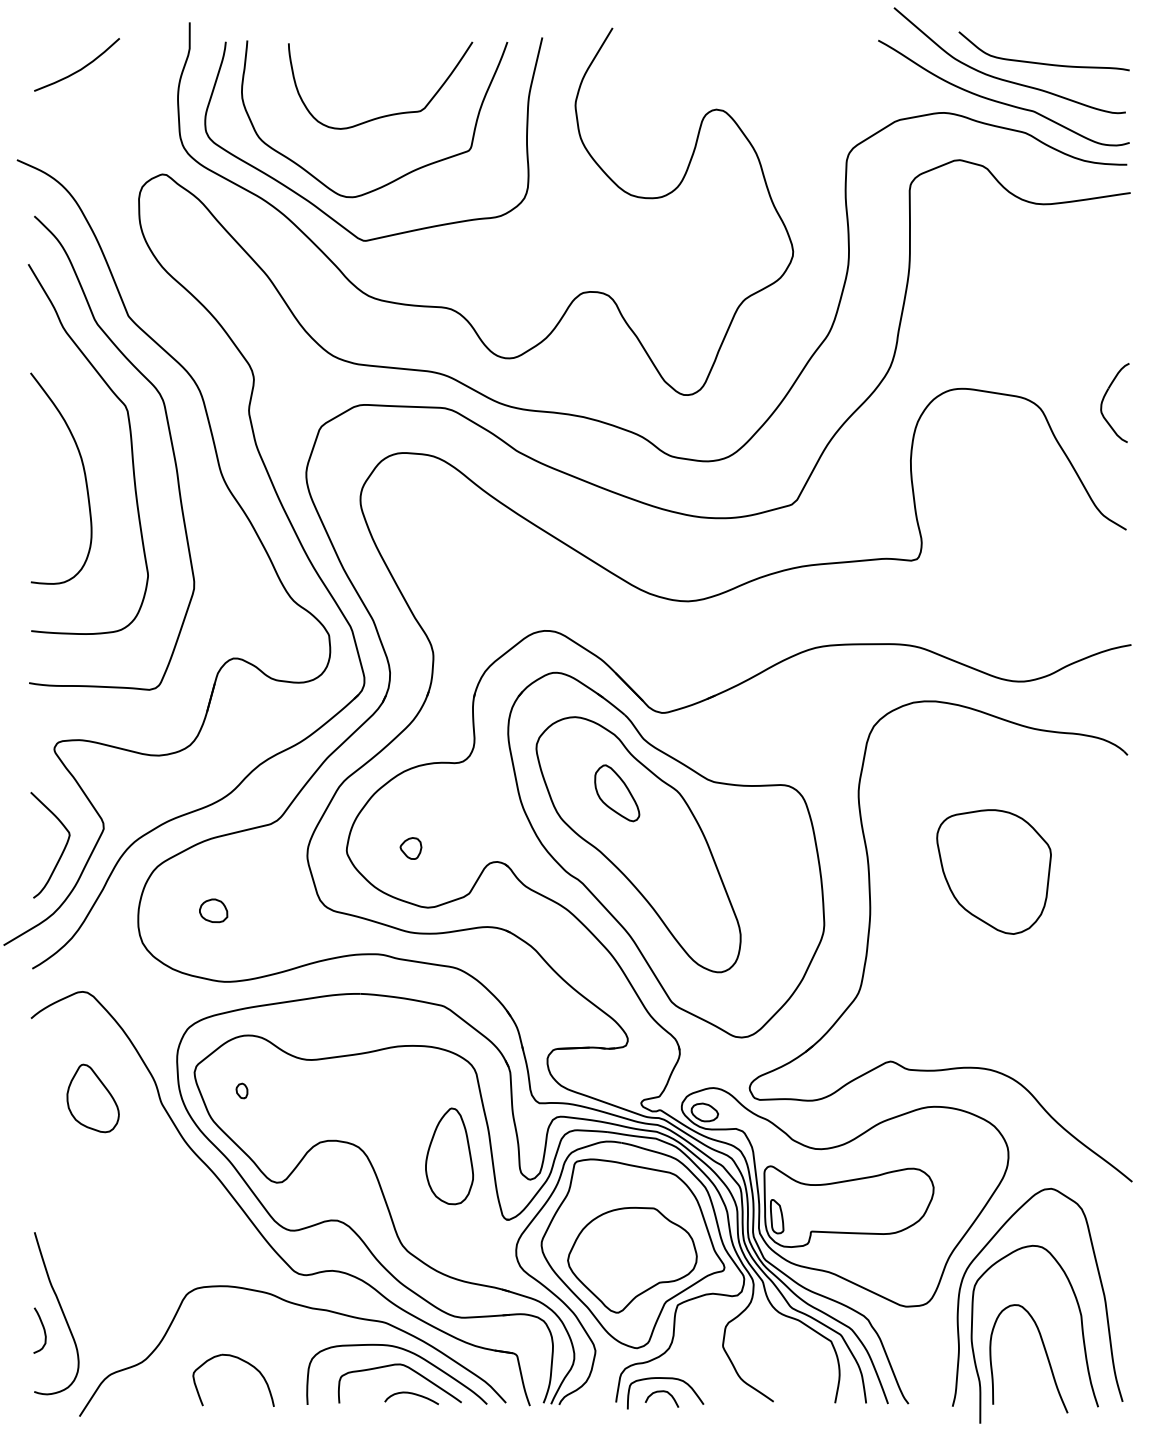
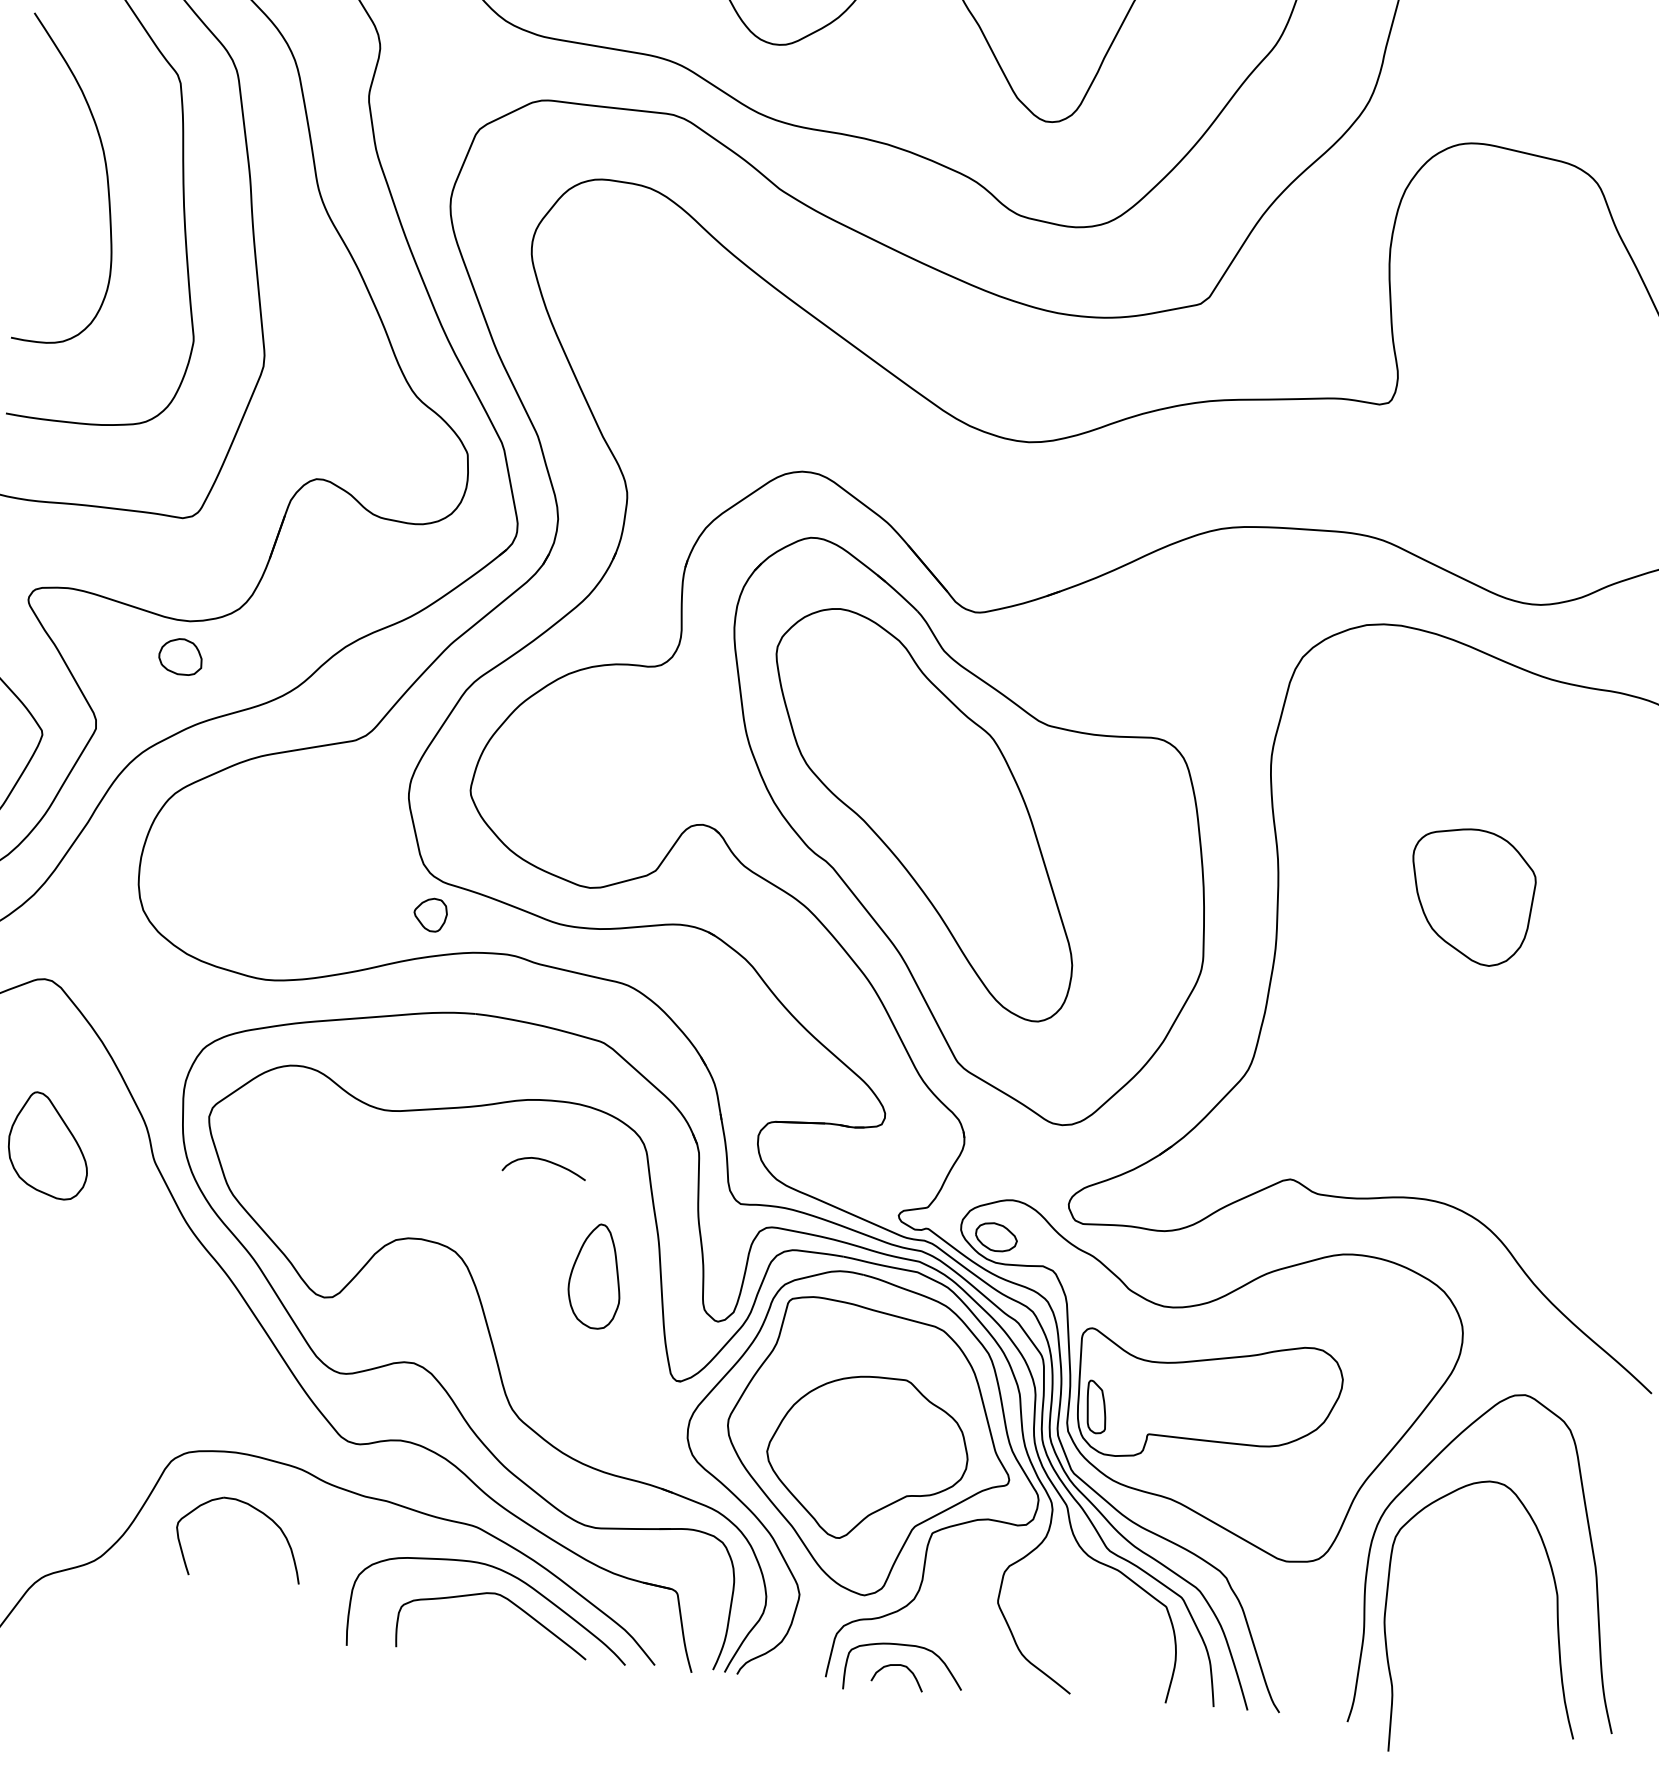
part: (617, 793) -> (897, 732), removed
part: (410, 848) -> (429, 914), moved
part: (993, 871) -> (1471, 896), size x0.7
part: (213, 910) -> (180, 656), moved
part: (241, 1090) -> (279, 1150), removed
part: (449, 1156) -> (595, 1276), size x0.7
curve: (1044, 1351) -> (1496, 1646), removed
part: (242, 1361) -> (255, 1510), moved
curve: (411, 1394) -> (544, 1161), moved

